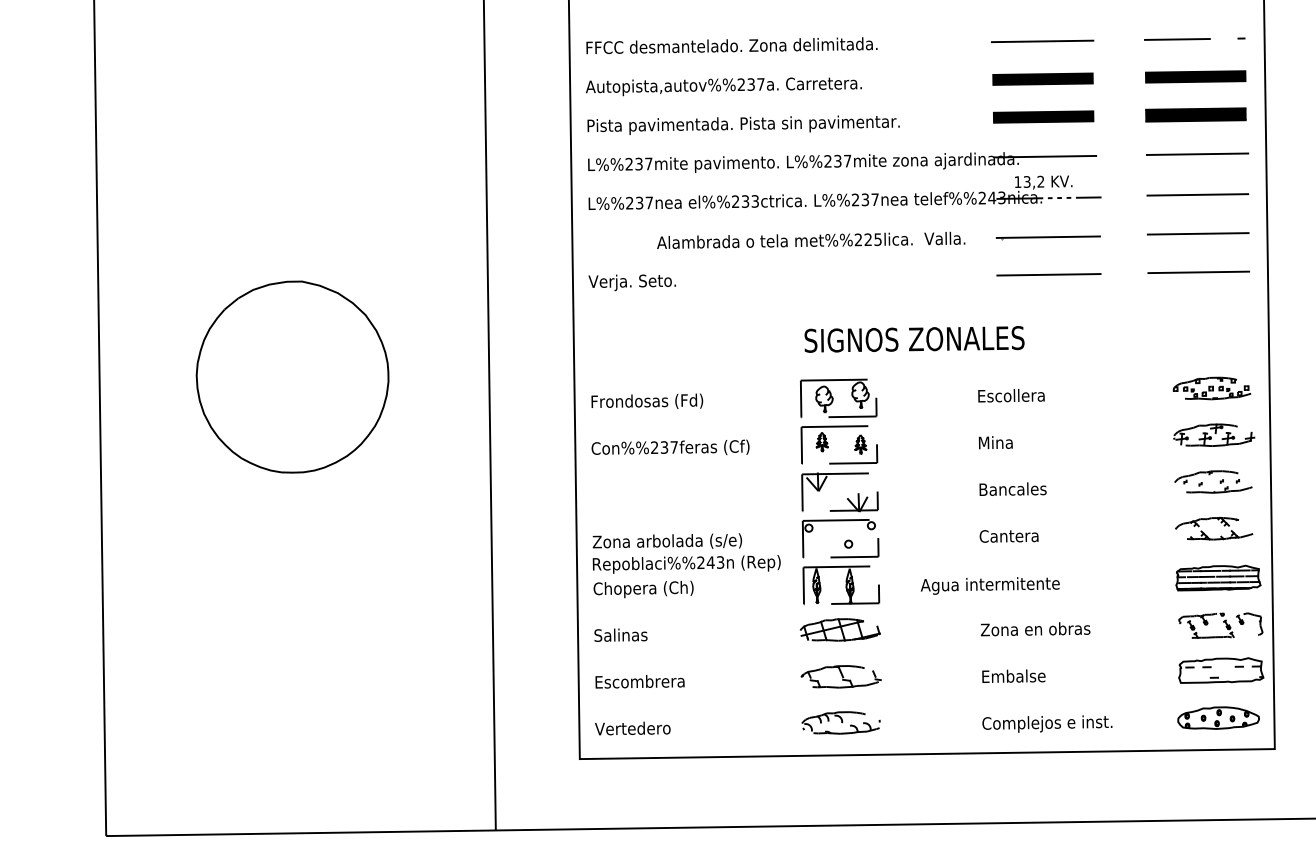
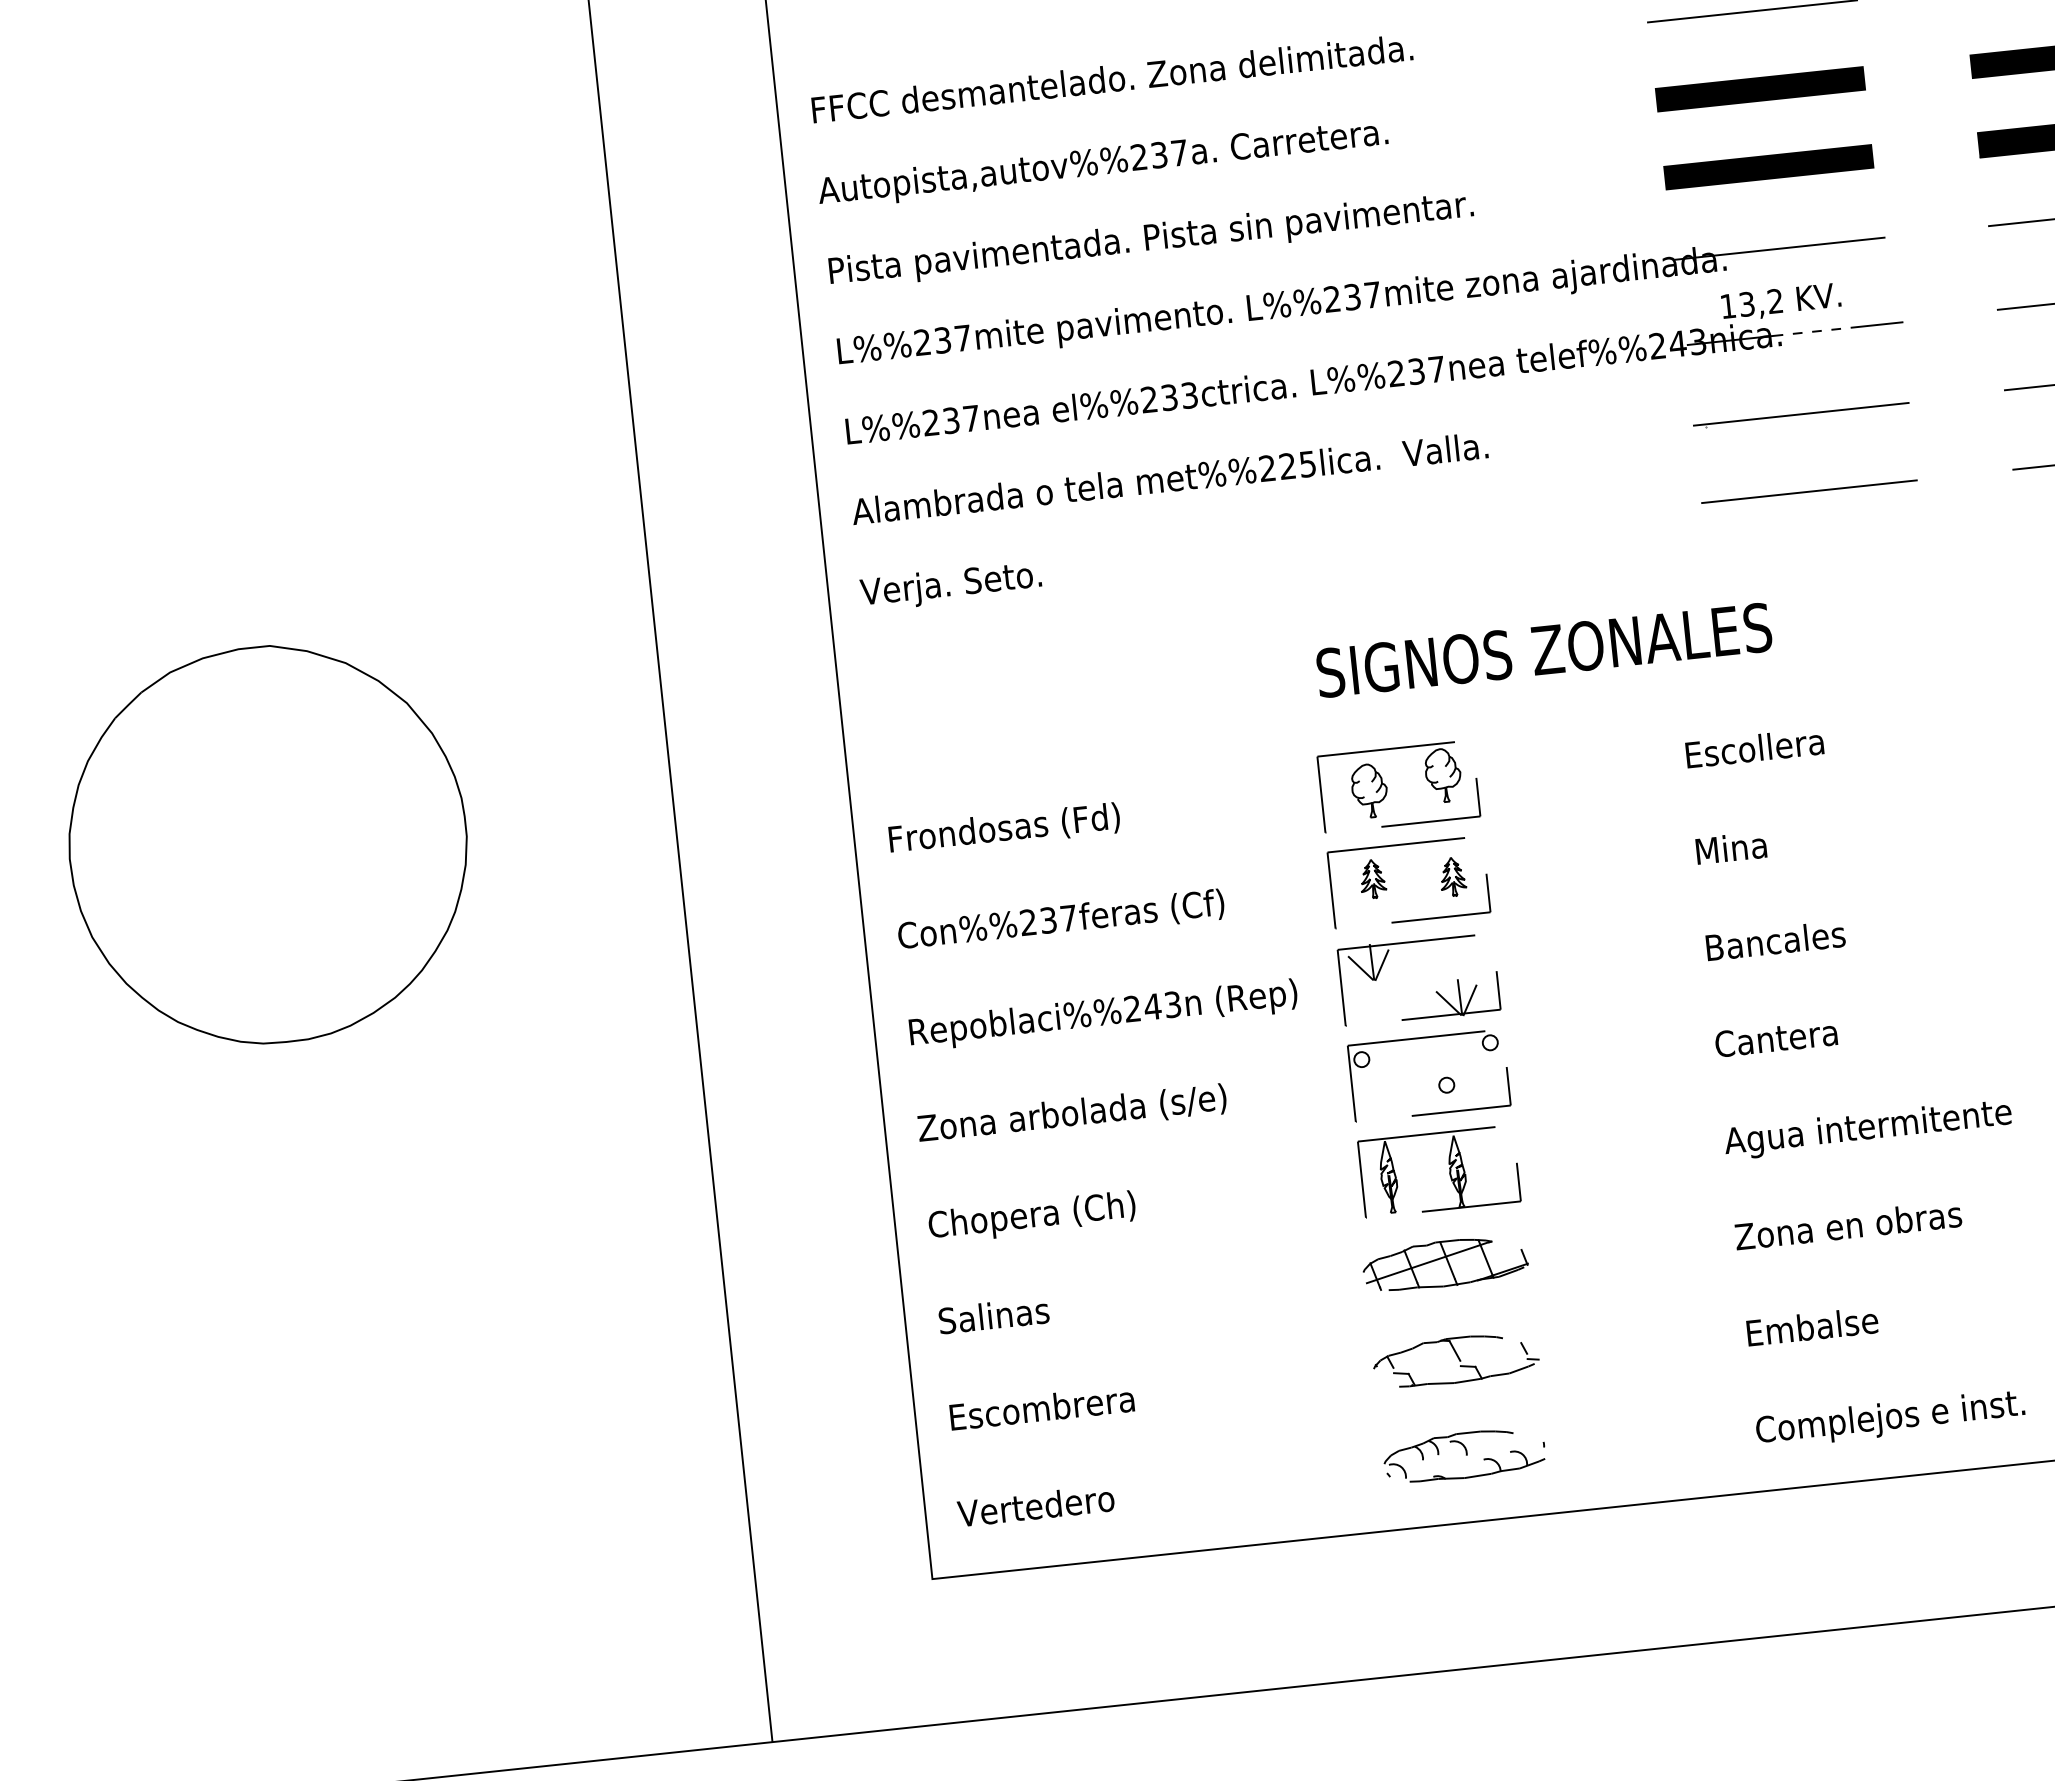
text: (811, 239) -> (1170, 476), moved
text: (686, 564) -> (1103, 1015), moved
text: (989, 585) -> (1866, 1128), moved

